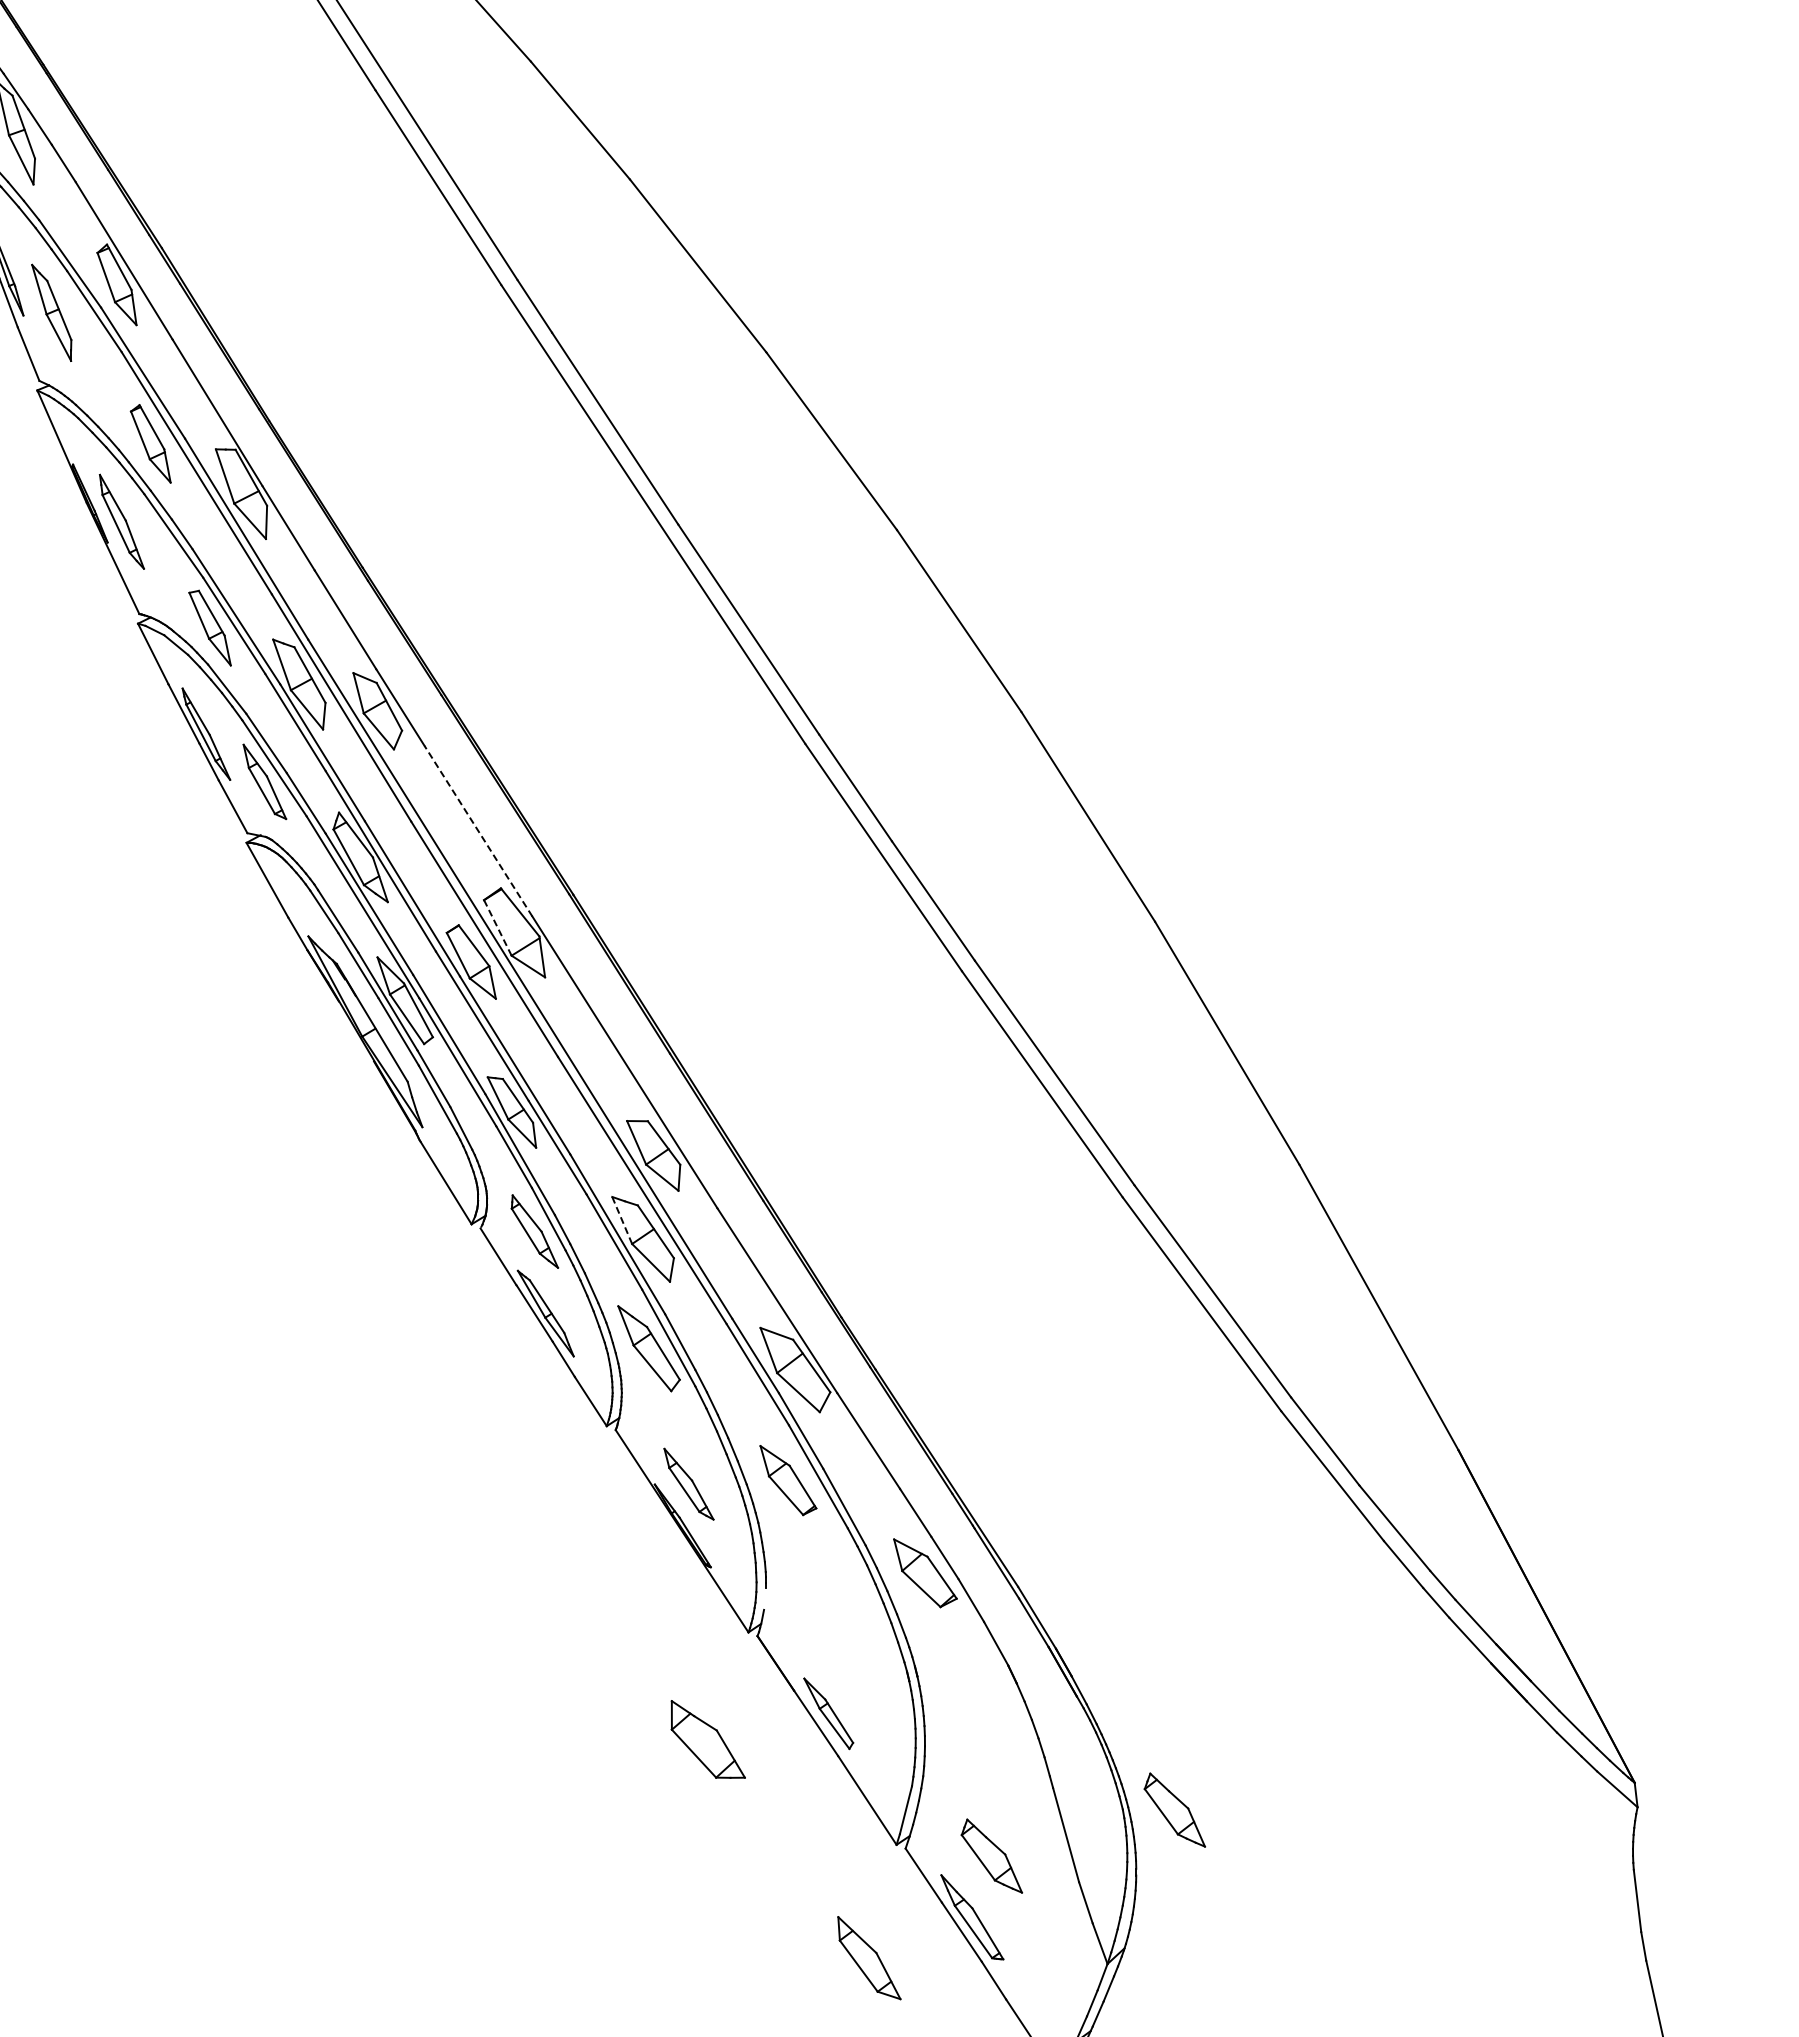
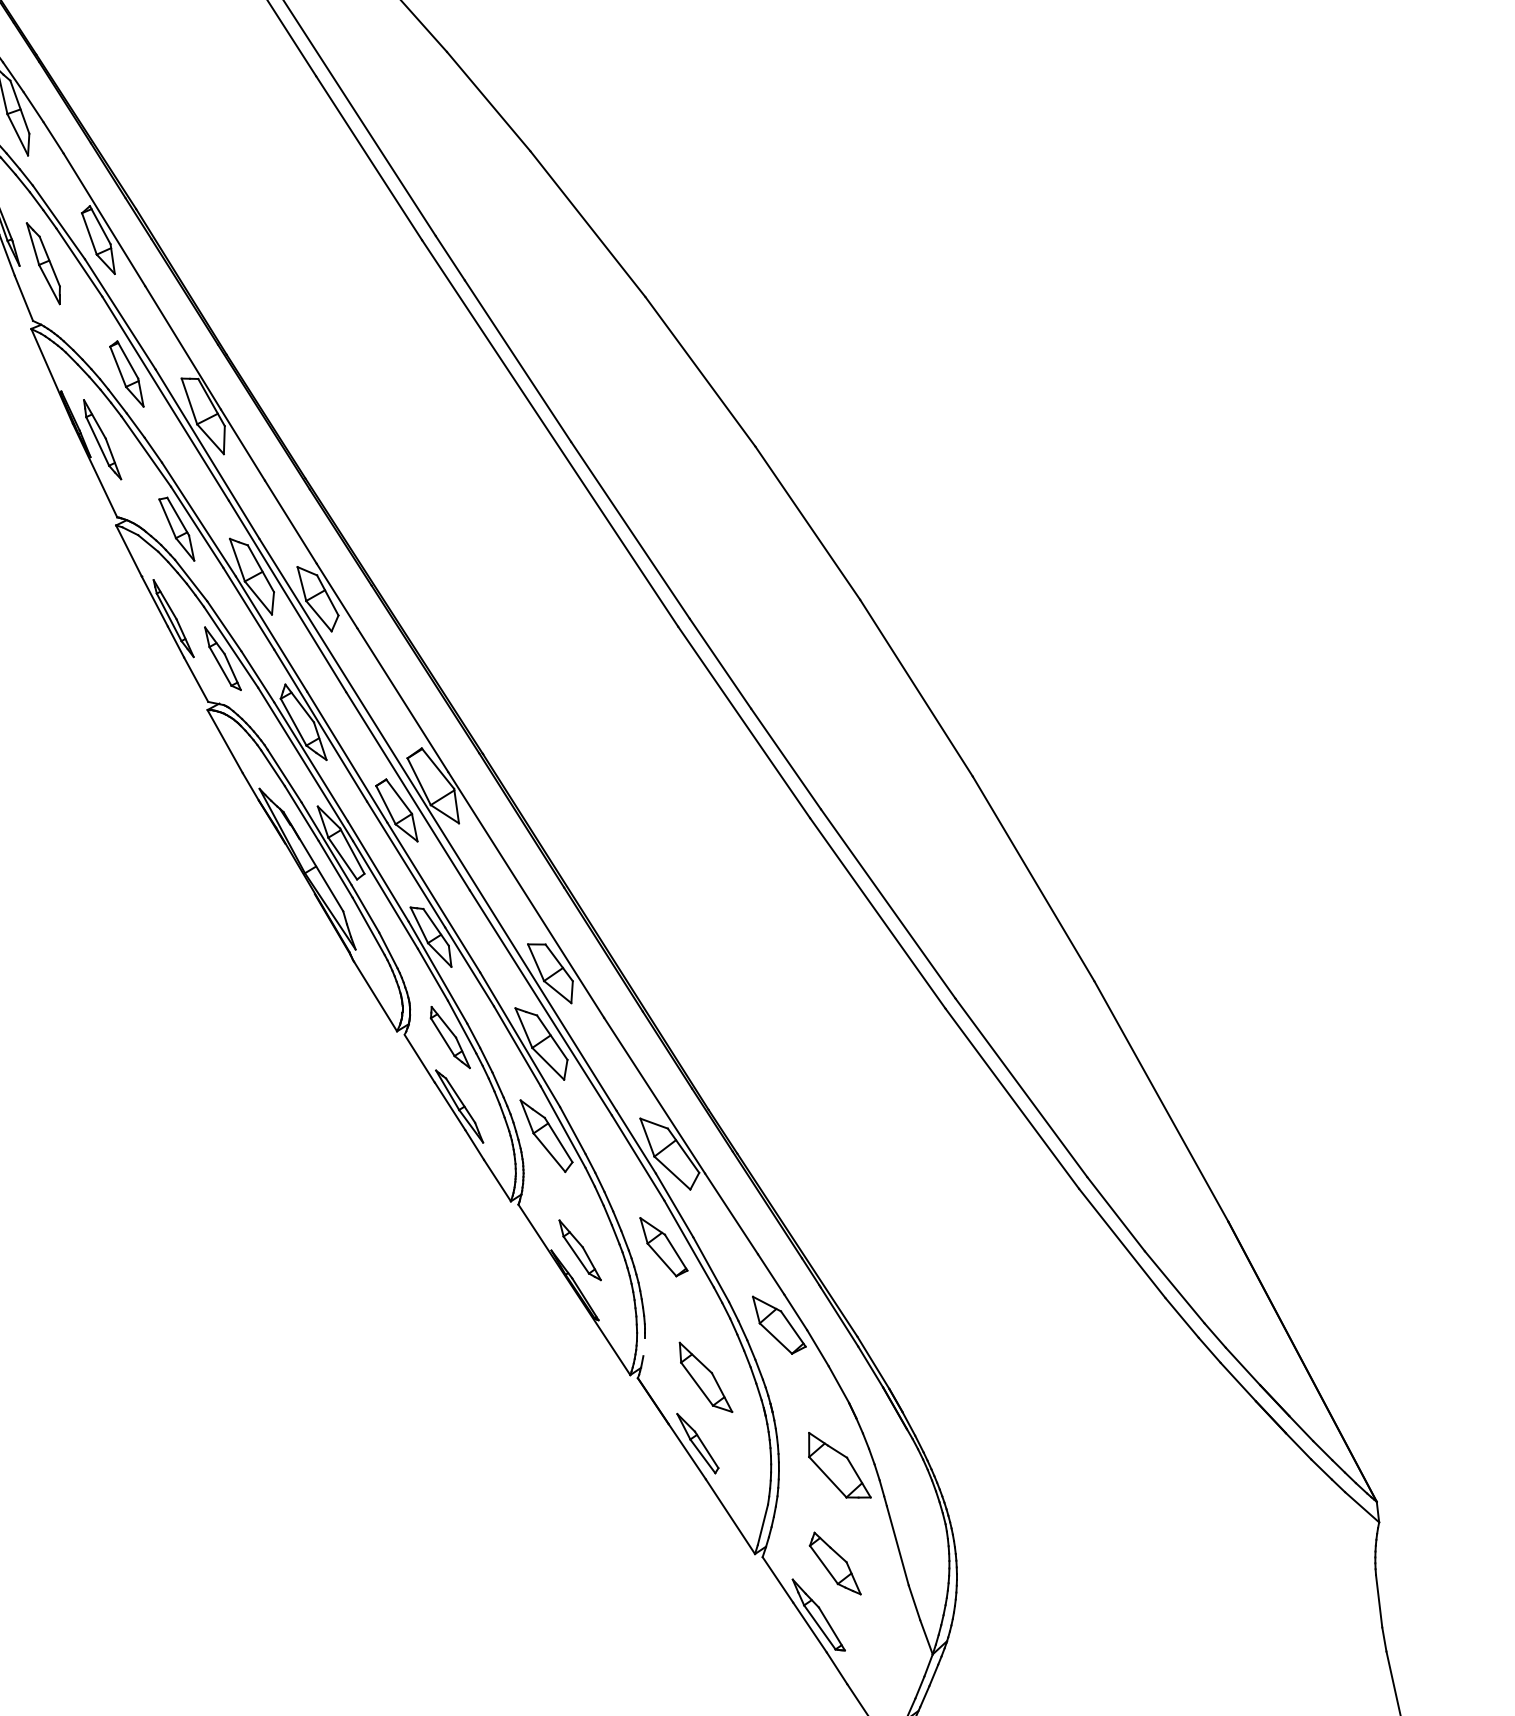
line: (478, 831) -> (402, 700), dashed -> solid
line: (497, 927) -> (418, 781), dashed -> solid
line: (622, 1220) -> (524, 1028), dashed -> solid
part: (707, 1739) -> (839, 1465), moved
part: (1174, 1809) -> (989, 1524), removed
part: (869, 1958) -> (706, 1377), moved

